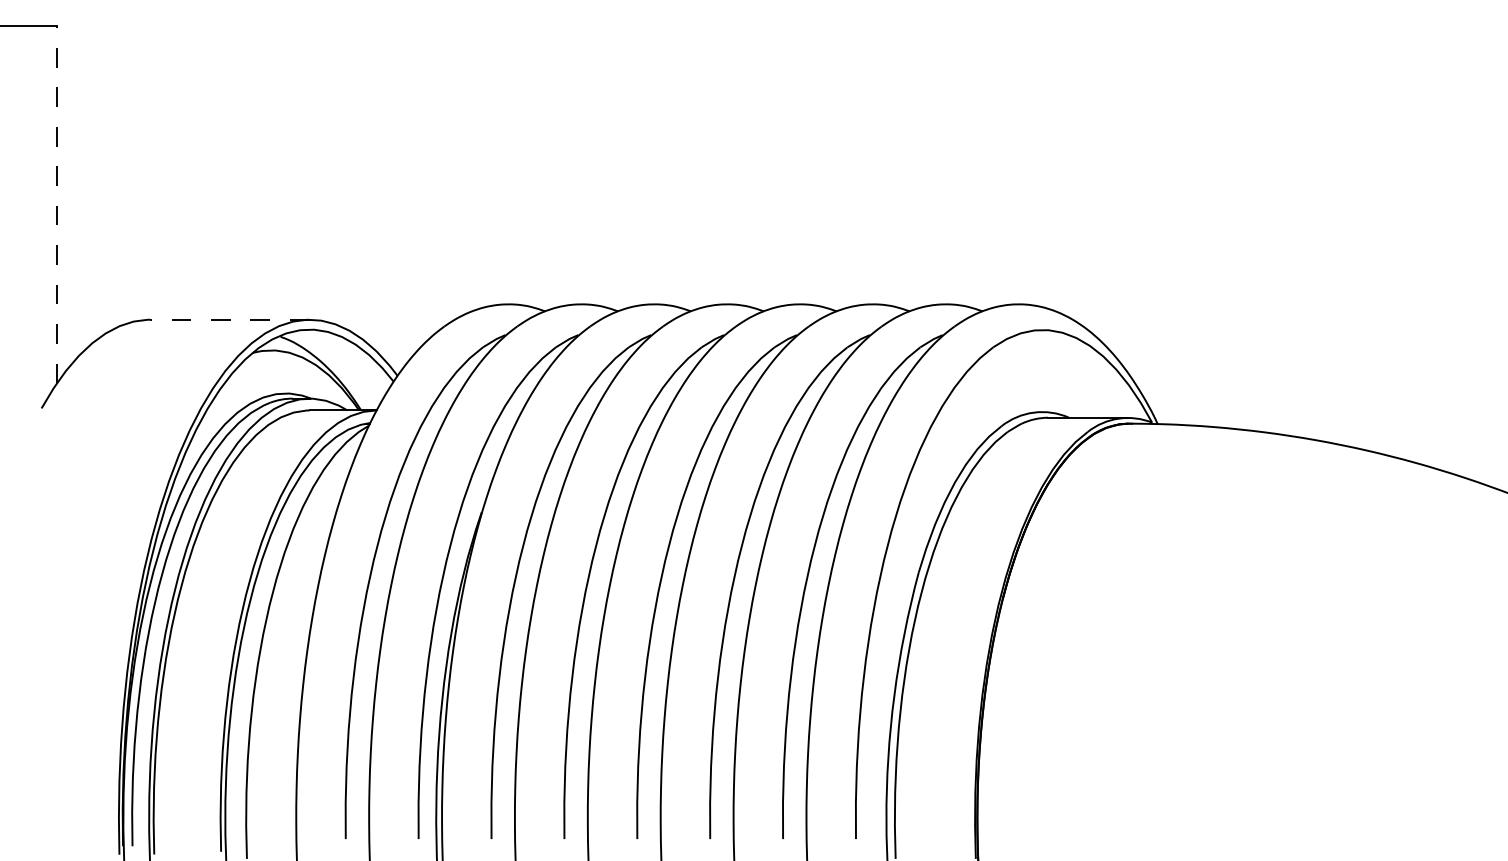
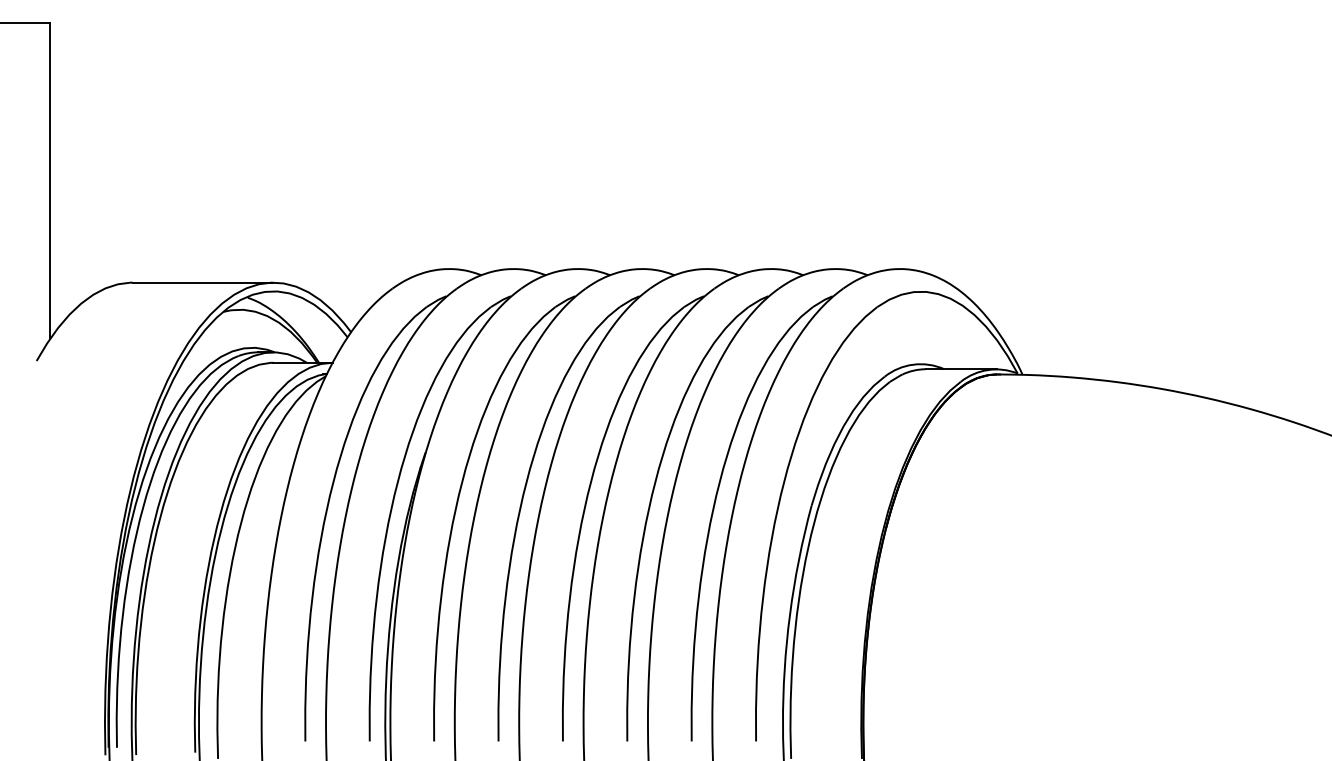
line: (57, 204) -> (50, 180), dashed -> solid
line: (229, 319) -> (202, 282), dashed -> solid

